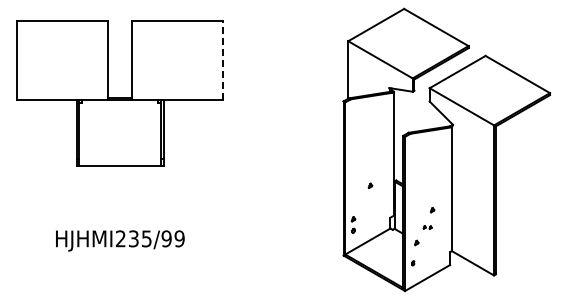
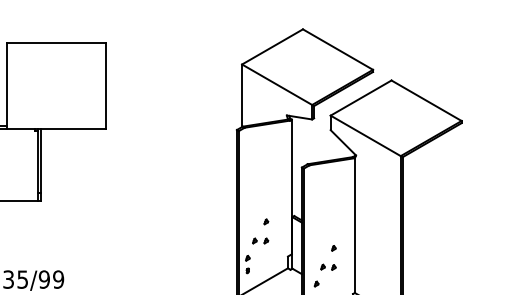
line: (223, 60) -> (106, 85), dashed -> solid
part: (365, 203) -> (260, 241), added
part: (427, 227) -> (328, 267), size x1.67

